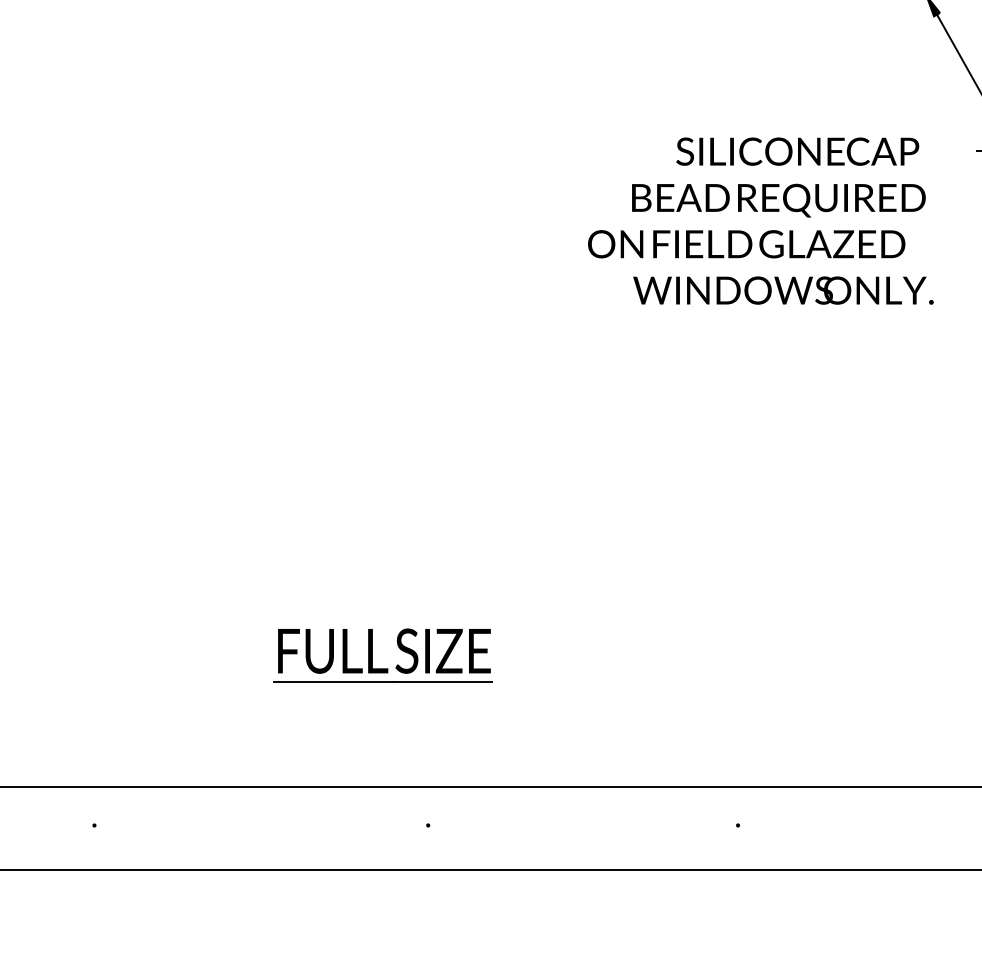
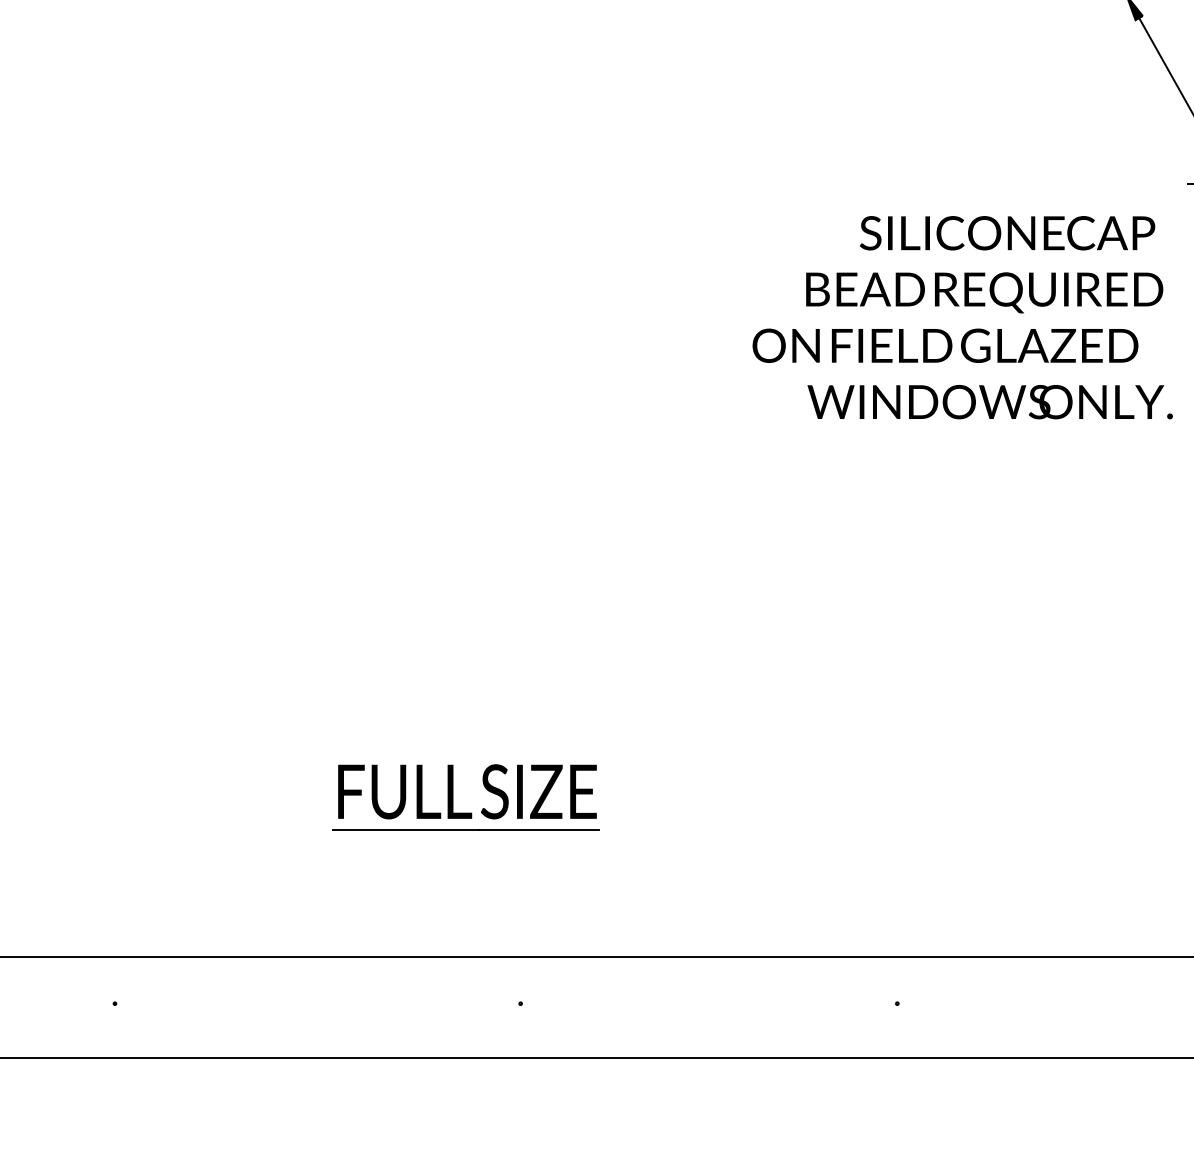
text: (760, 220) -> (962, 316), moved

